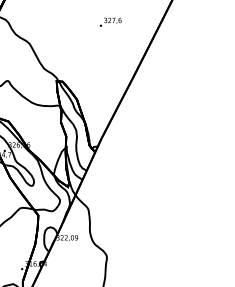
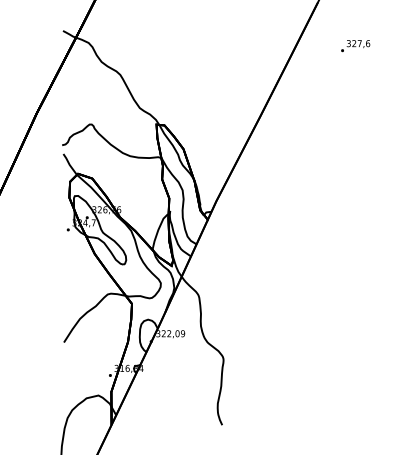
text: (110, 22) -> (355, 46), moved

